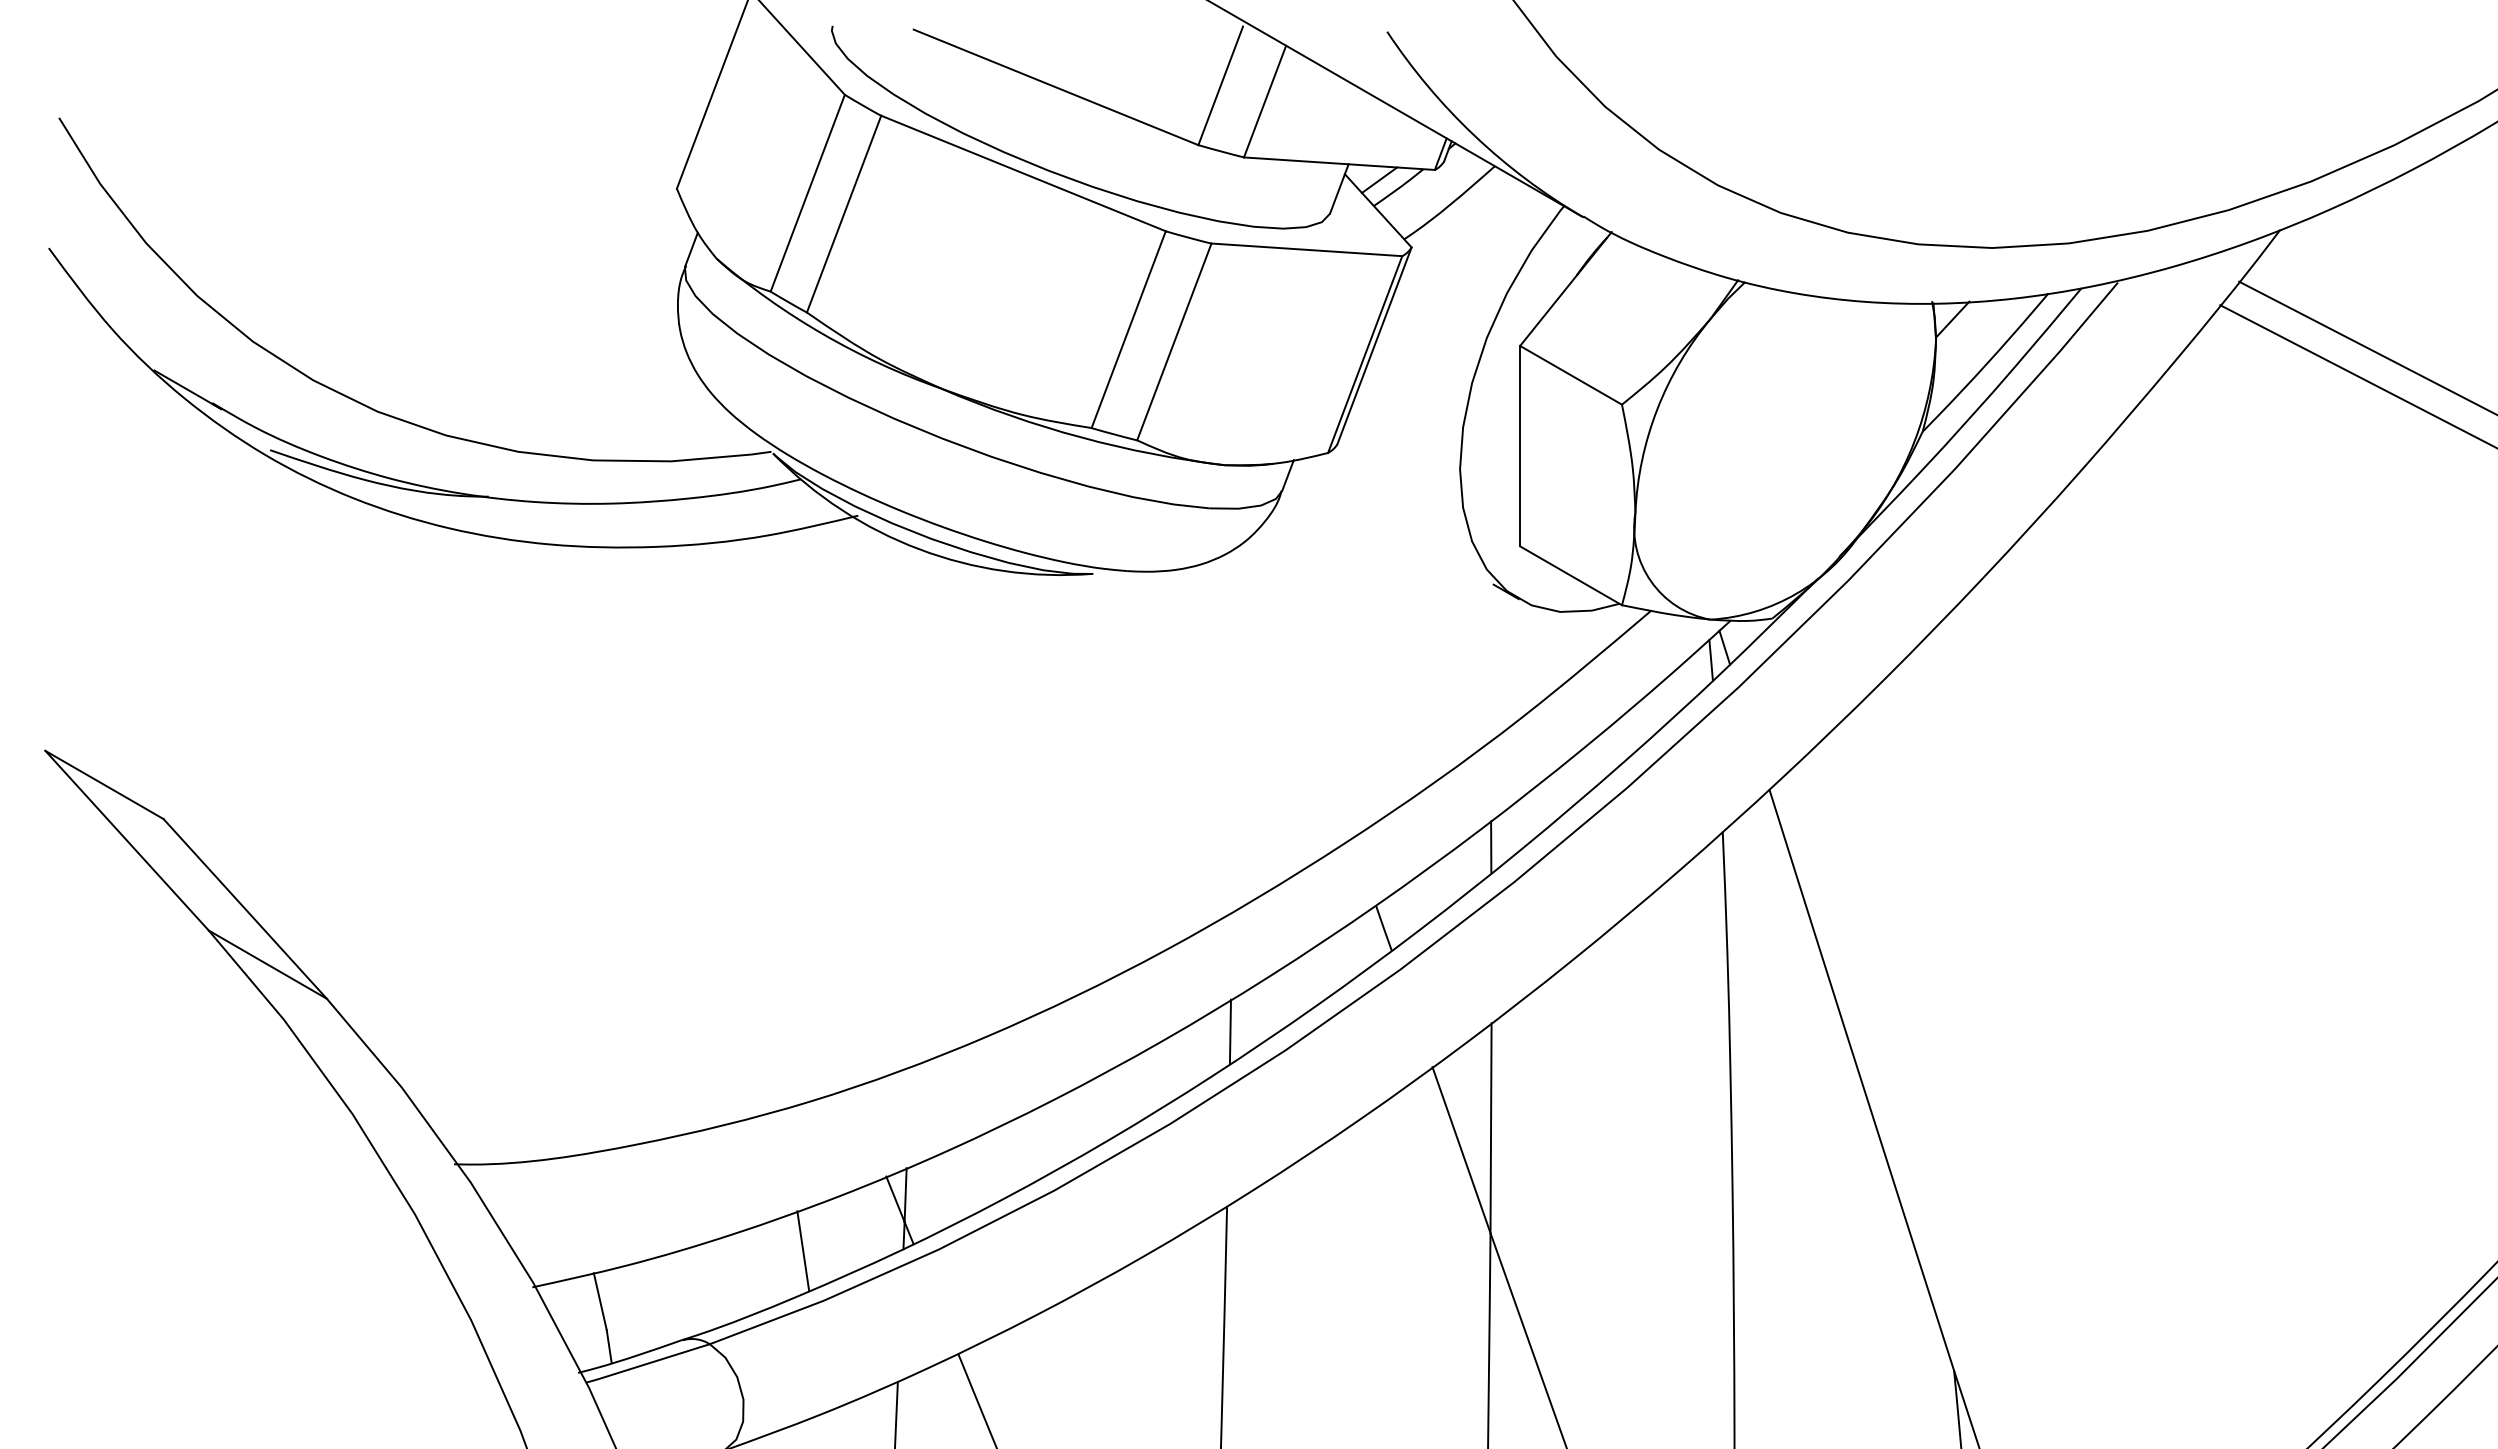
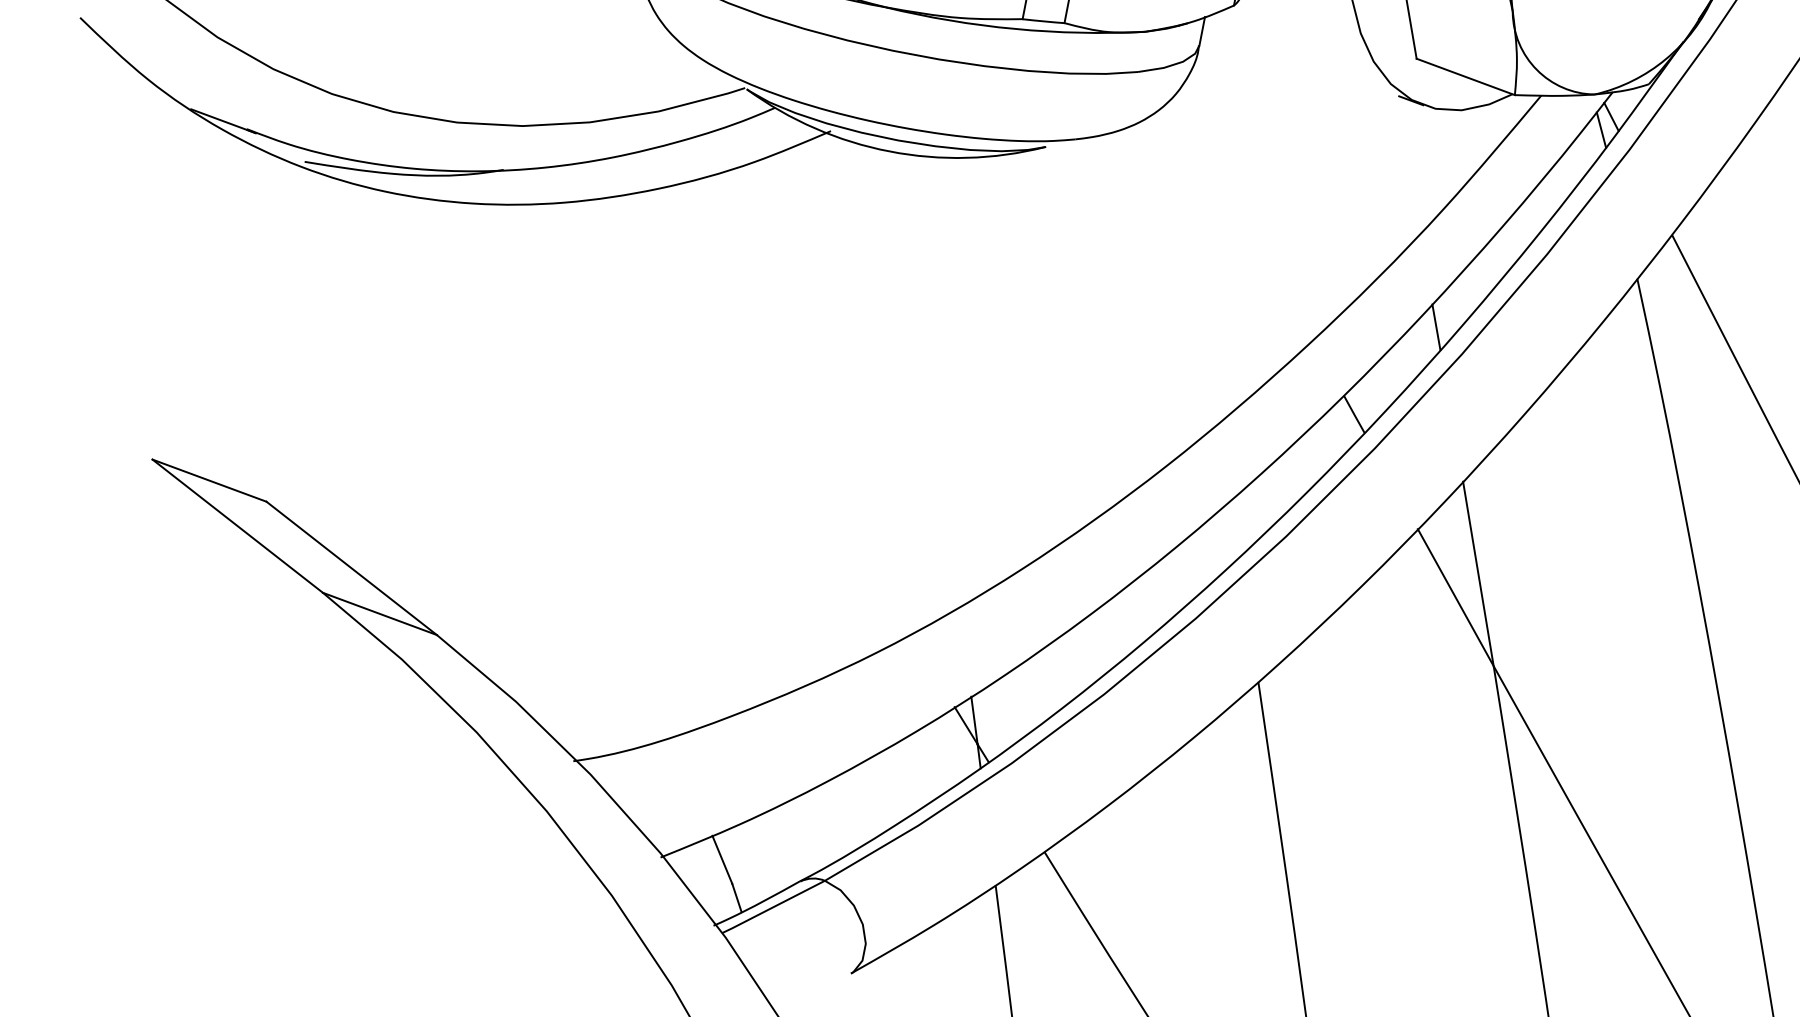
line: (1230, 1031) -> (1235, 528), removed
line: (803, 1251) -> (893, 785), removed

